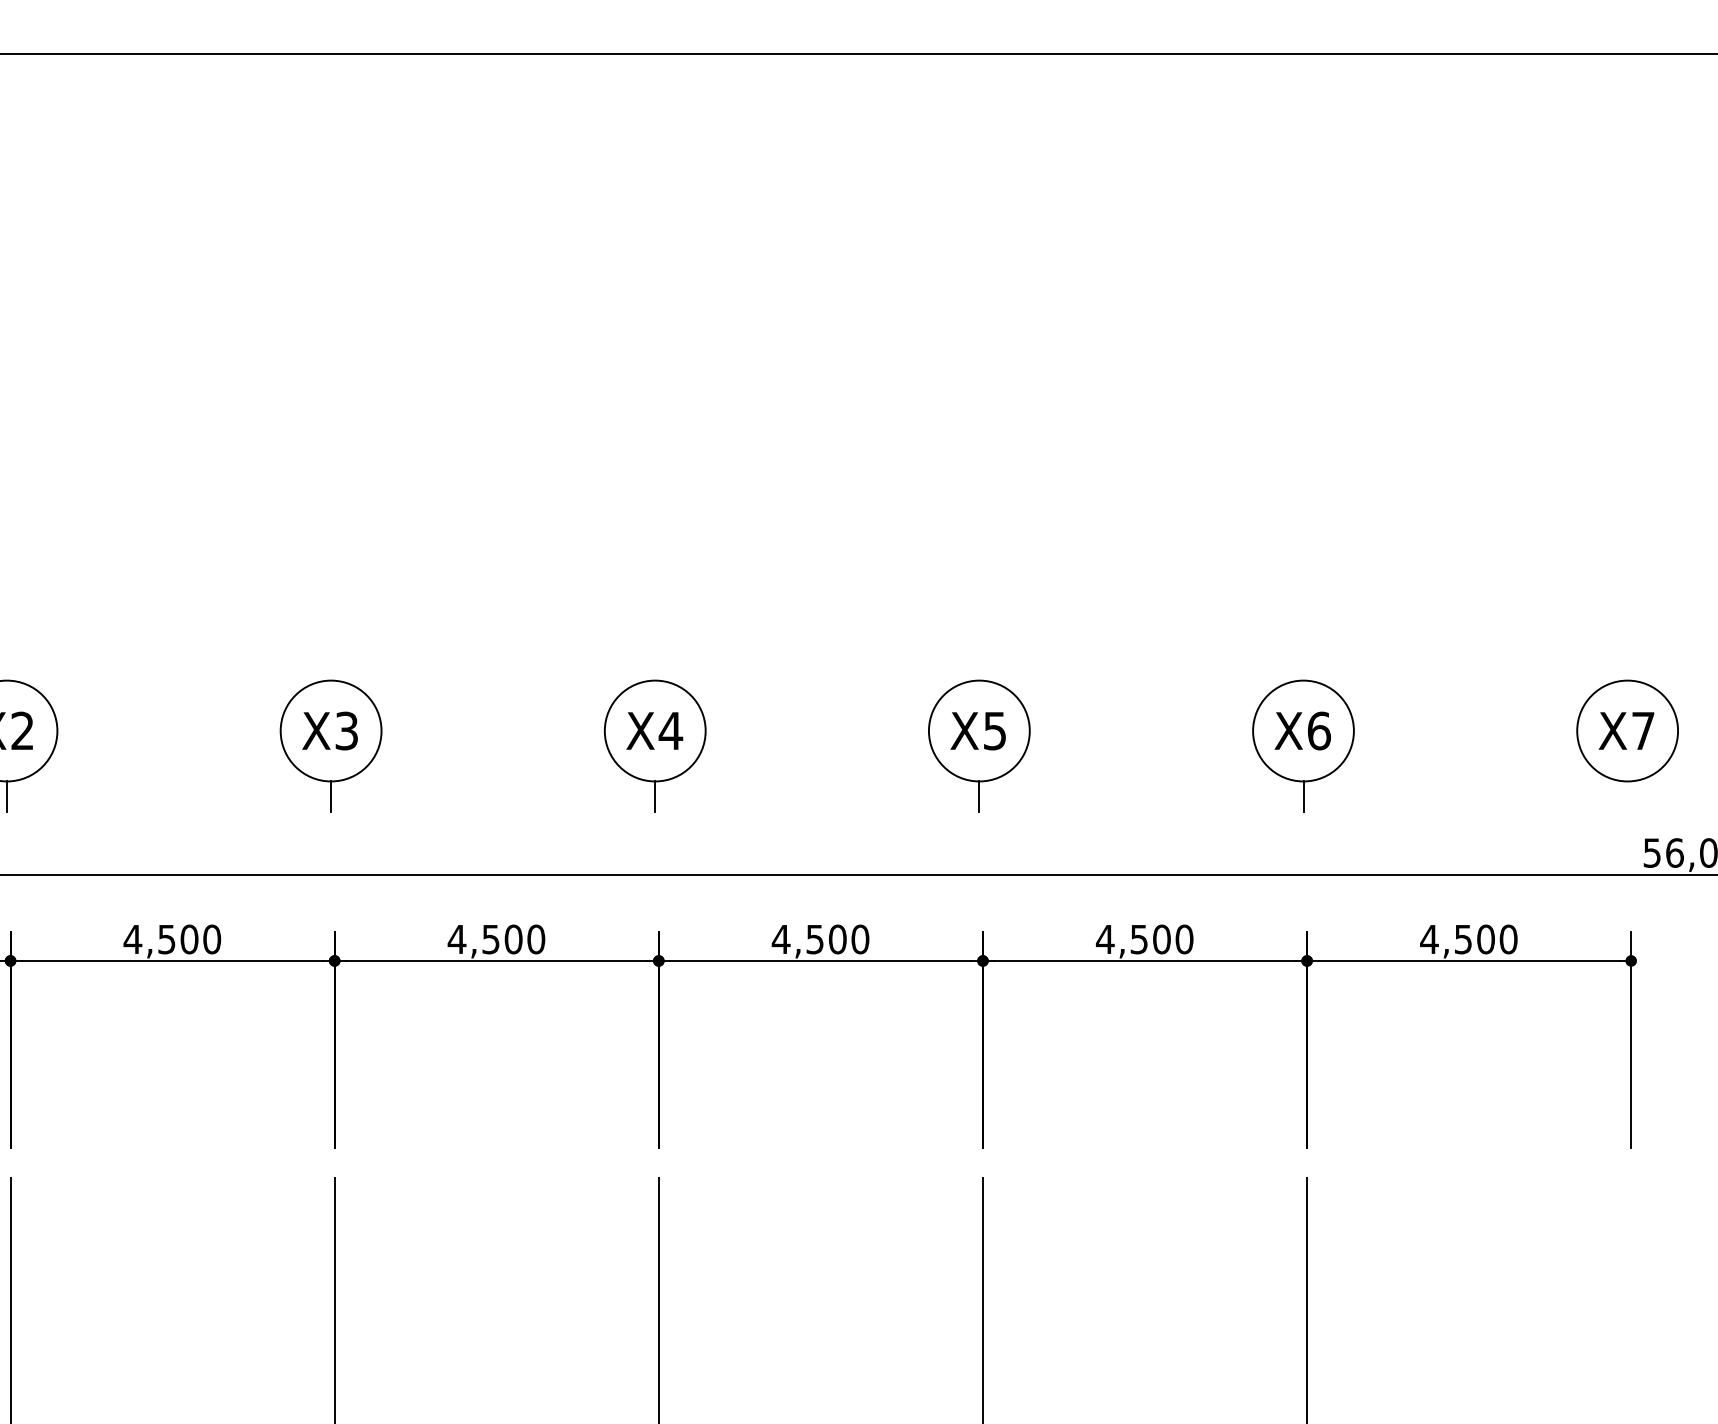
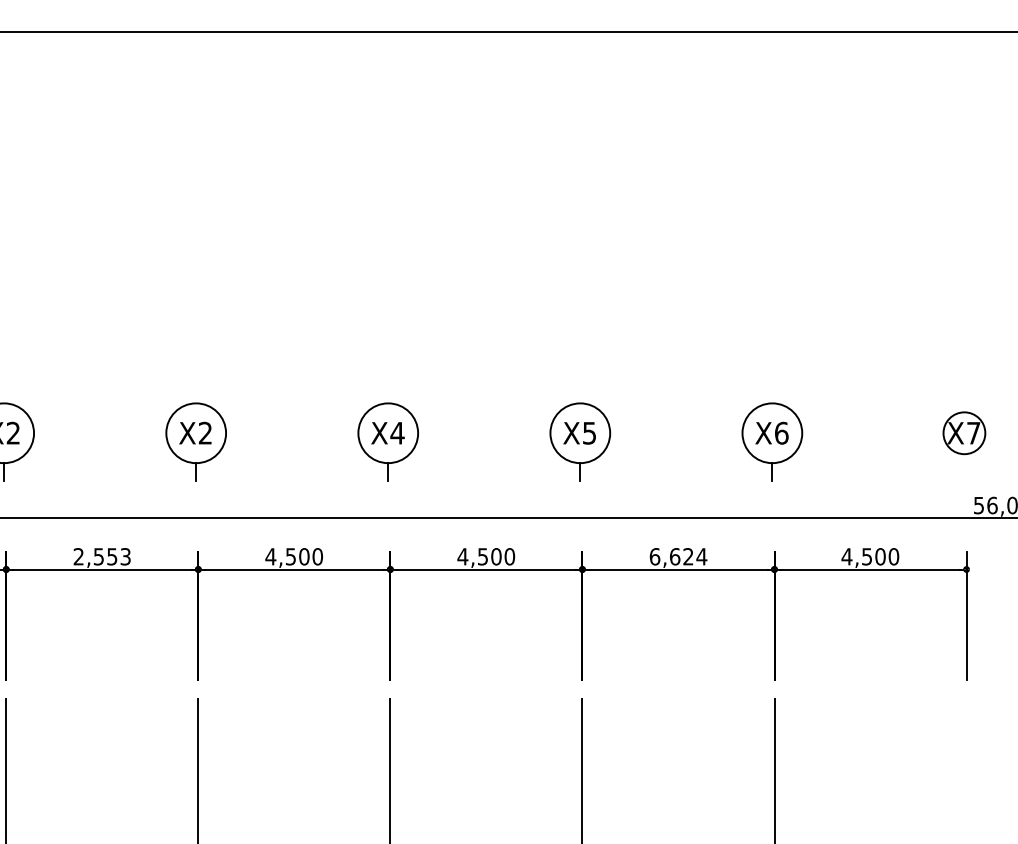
text: (346, 731) -> (205, 433), X3 -> X2
circle: (1627, 731) -> (964, 433), size x0.7
text: (171, 938) -> (101, 556), 4,500 -> 2,553
text: (1145, 938) -> (678, 556), 4,500 -> 6,624

